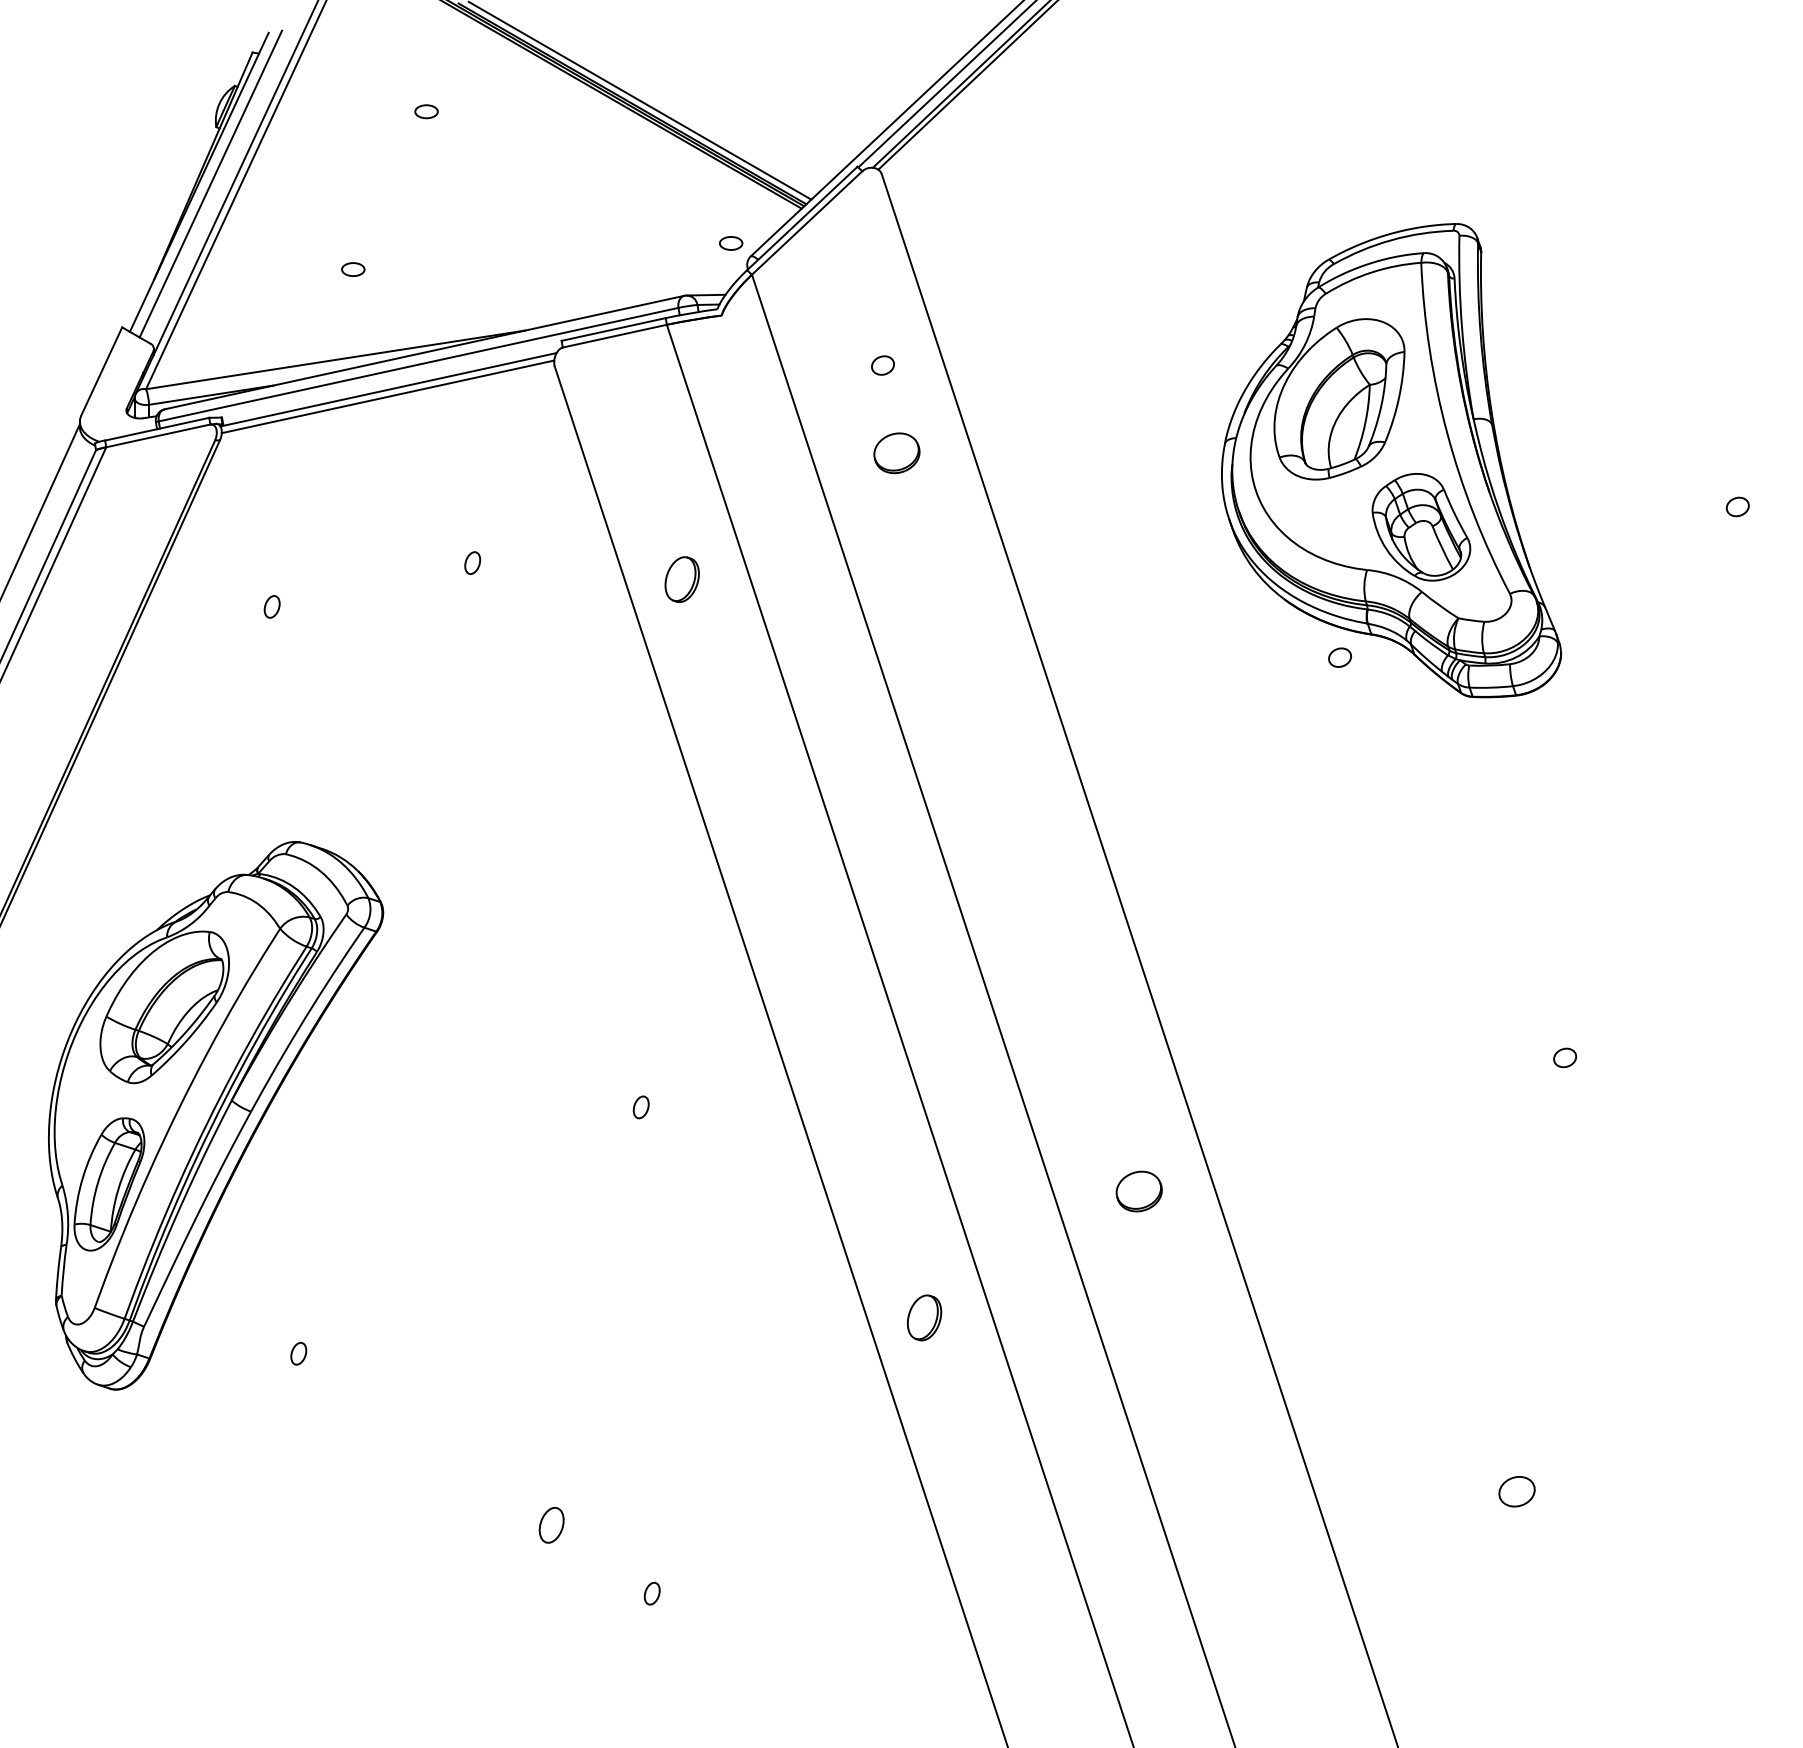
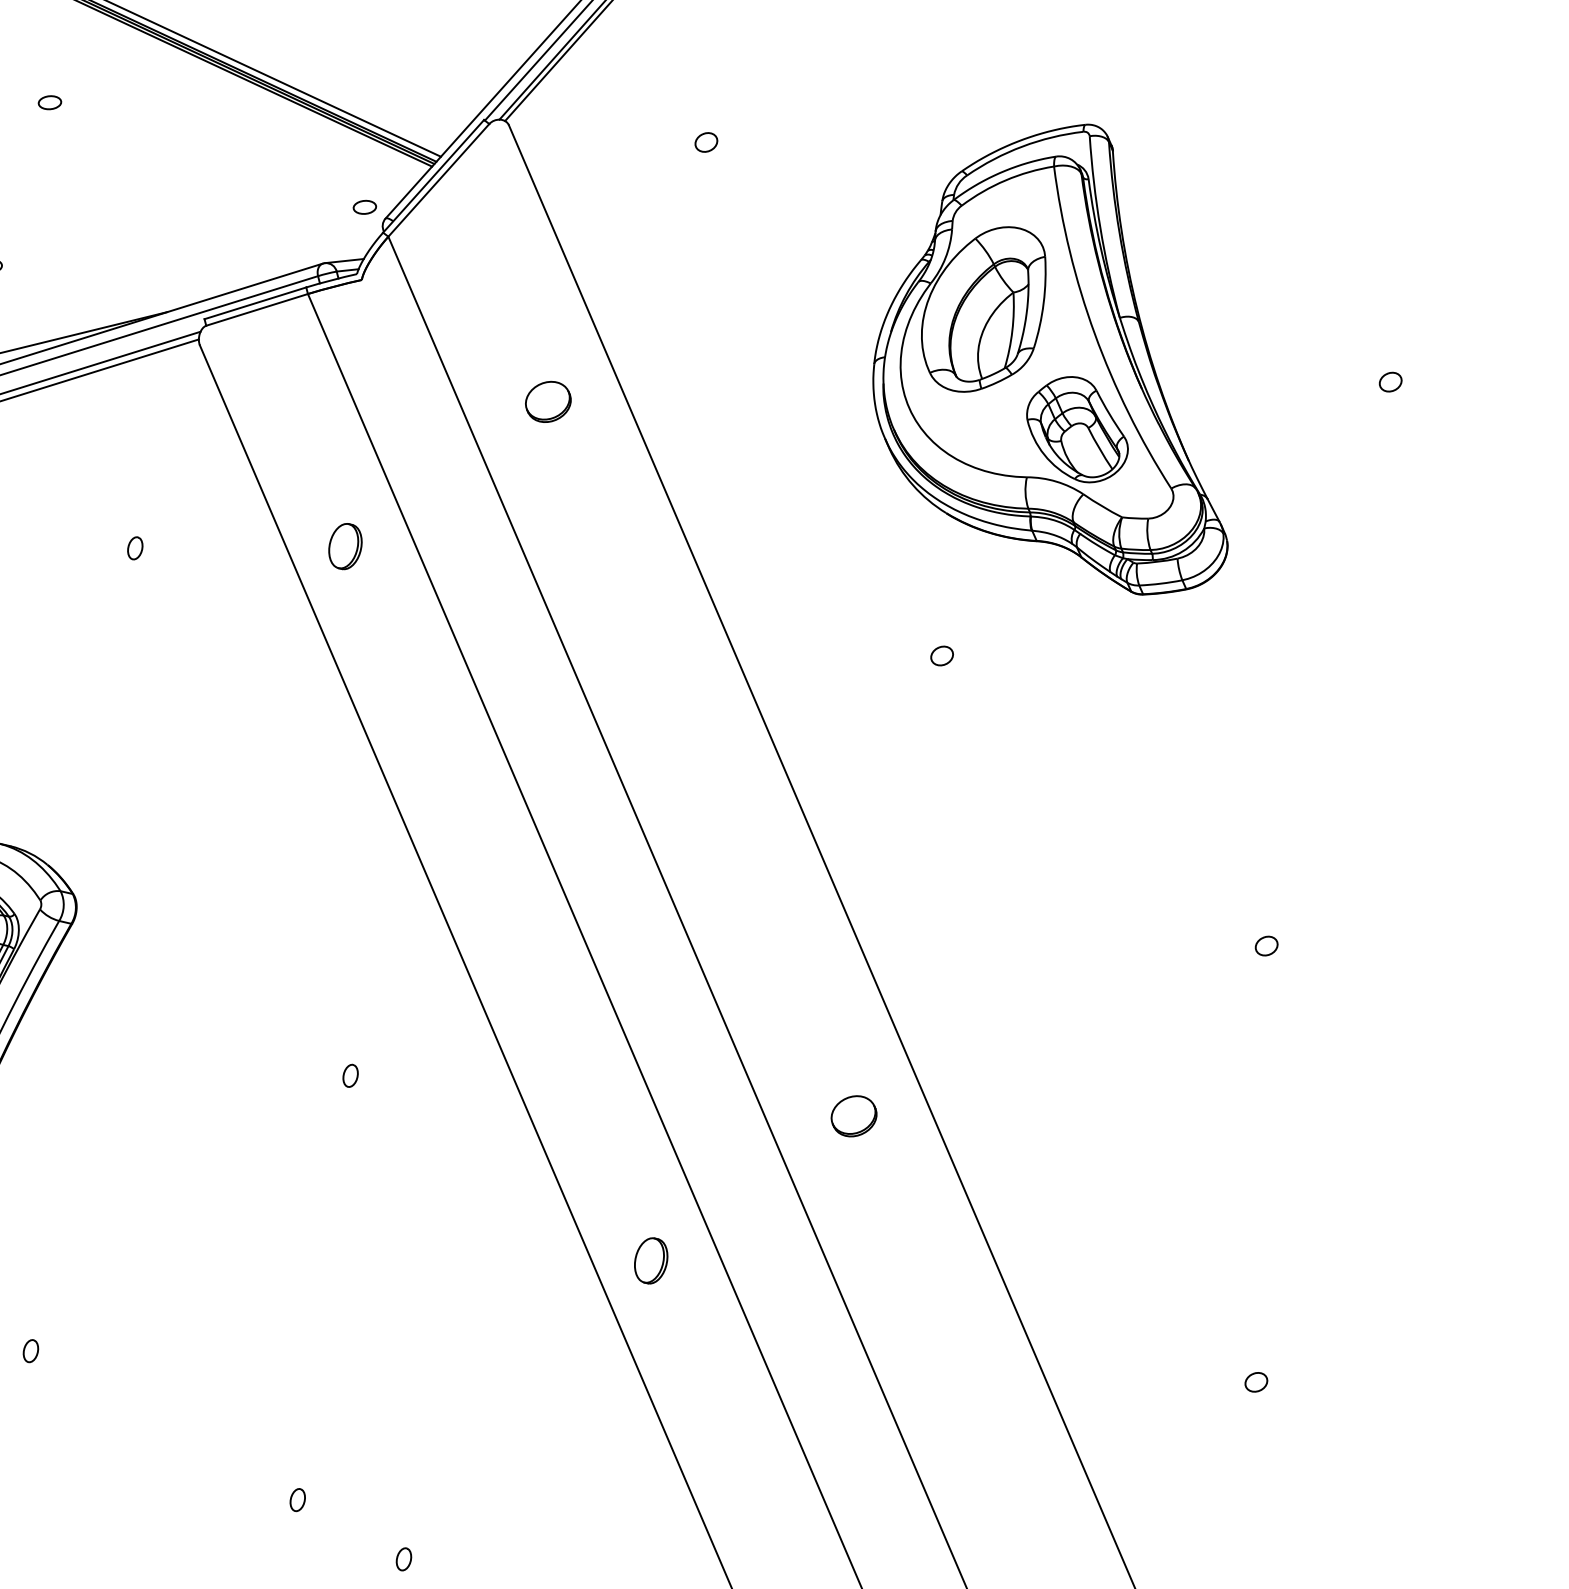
part: (882, 365) -> (705, 142), moved
part: (1339, 657) -> (941, 655), moved
part: (1516, 1491) -> (1256, 1382), size x0.62
part: (551, 1525) -> (297, 1500), size x0.62

